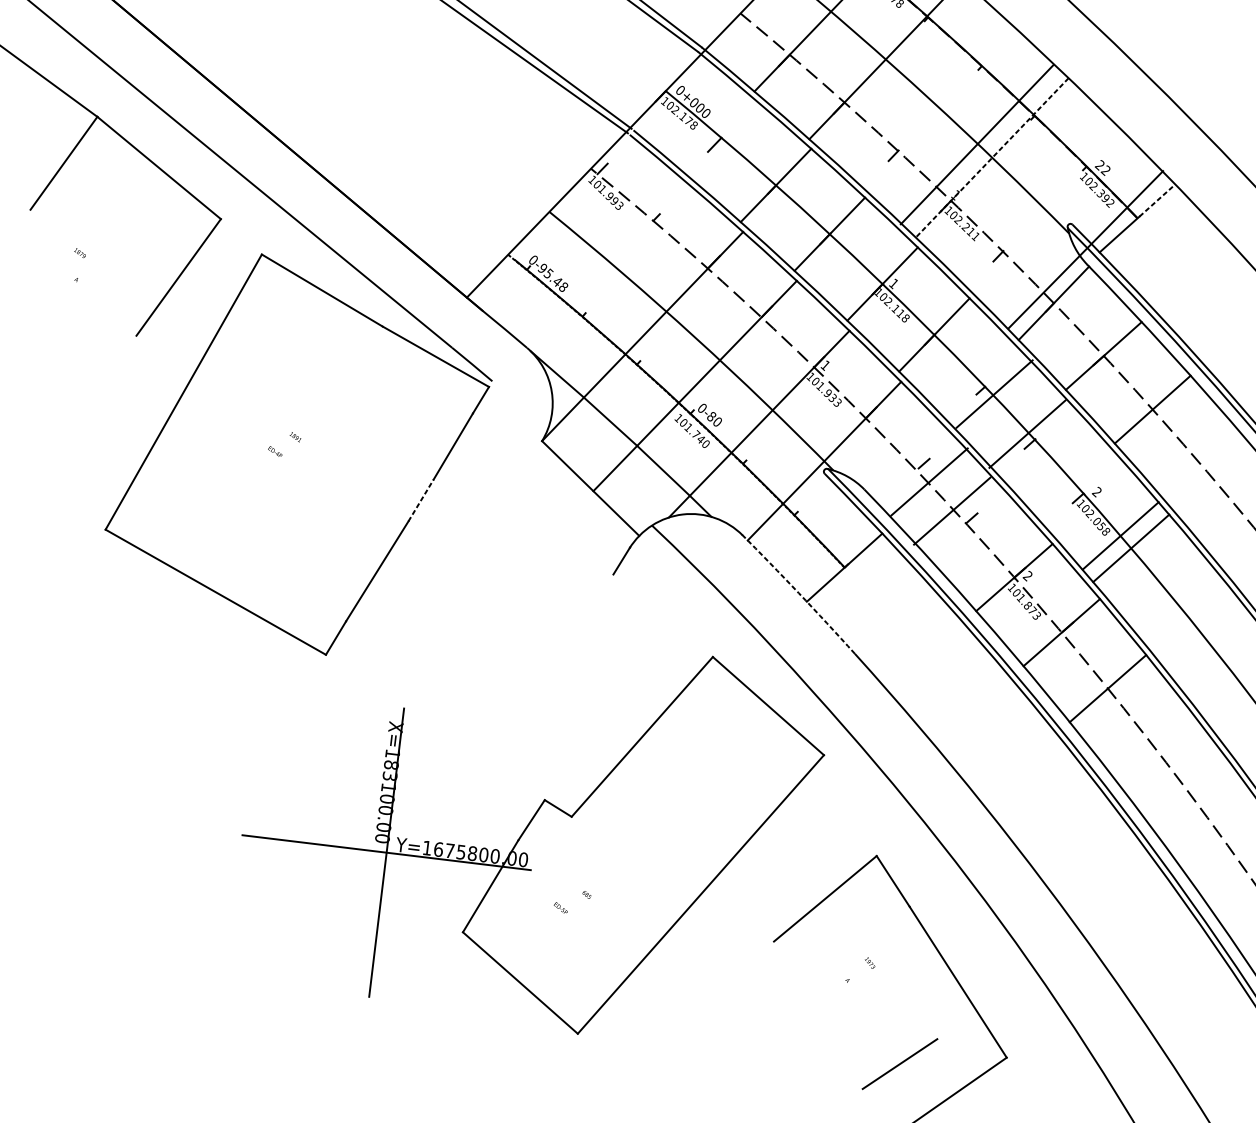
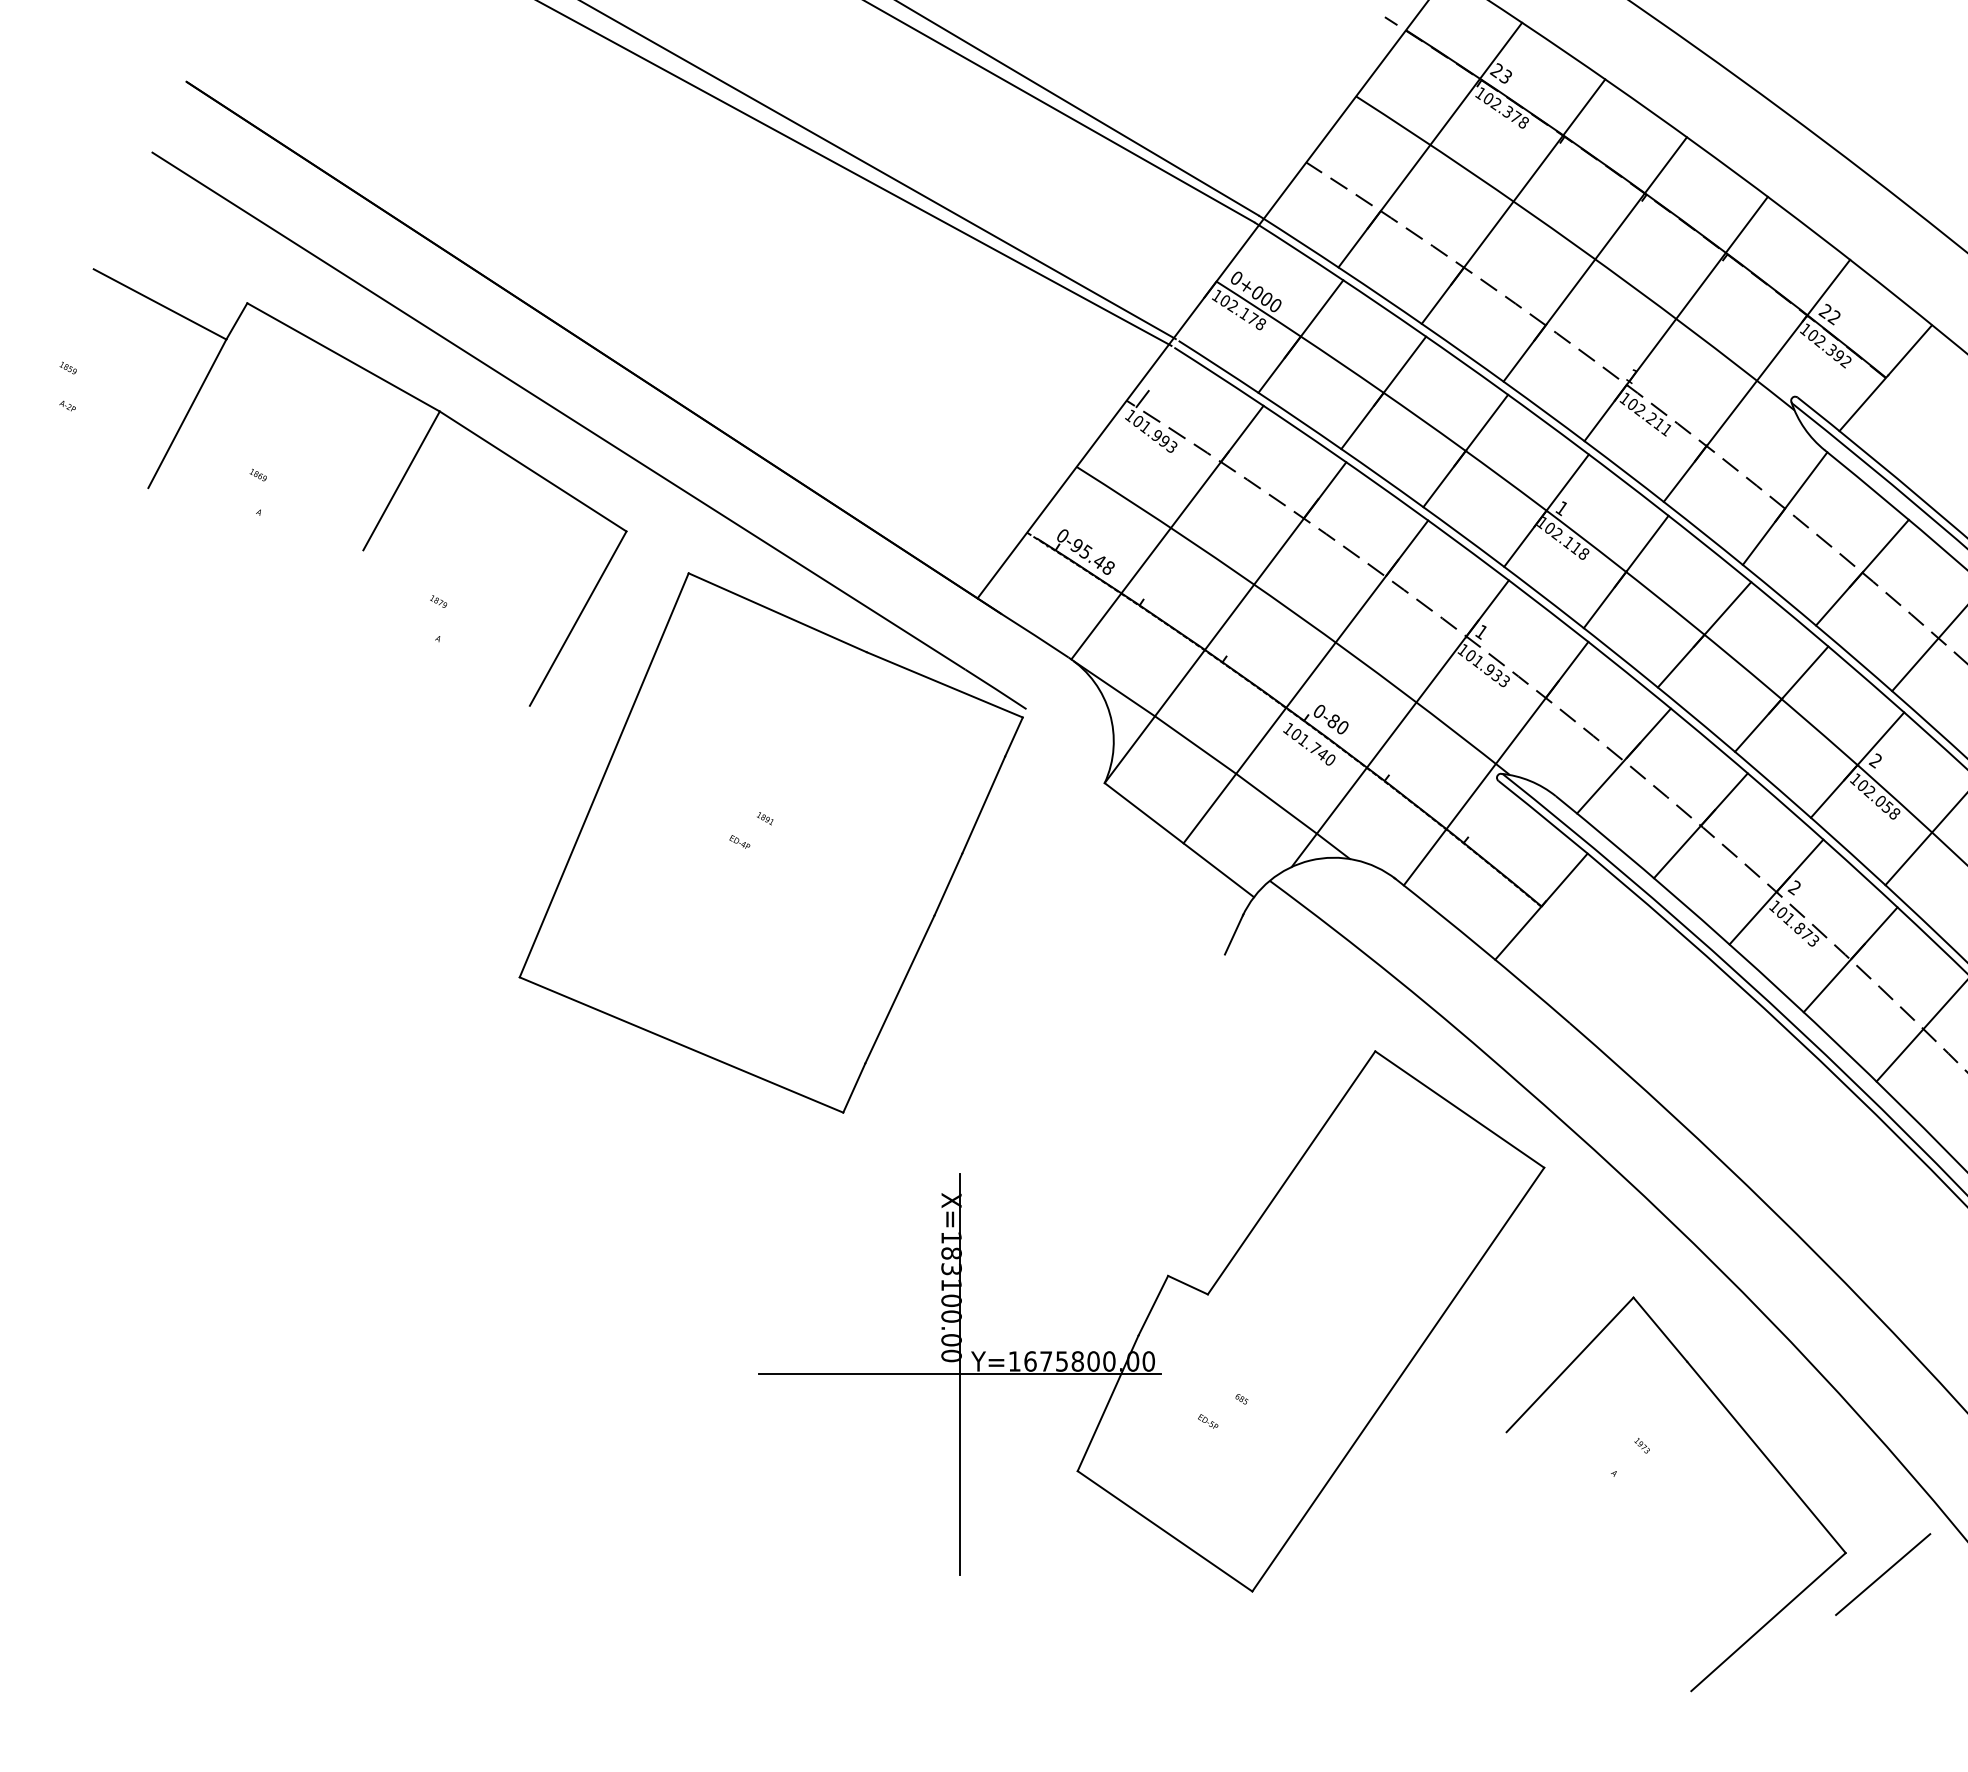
line: (721, 137) -> (1300, 336), added
line: (977, 144) -> (1595, 259), moved
line: (992, 158) -> (1676, 319), dashed -> solid
line: (1157, 200) -> (1910, 350), dashed -> solid
line: (1085, 249) -> (1756, 380), moved
line: (608, 266) -> (1167, 532), added
line: (994, 393) -> (1781, 698), moved
line: (1027, 433) -> (1704, 634), moved
line: (929, 481) -> (1700, 825), moved
line: (421, 500) -> (948, 884), dashed -> solid
line: (951, 510) -> (1623, 760), moved
line: (1120, 535) -> (1857, 764), moved
arc: (798, 593) -> (1482, 949), dashed -> solid
line: (900, 1064) -> (1883, 1574), moved

